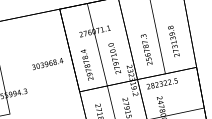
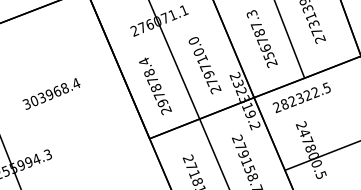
text: (47, 64) -> (51, 94), moved

